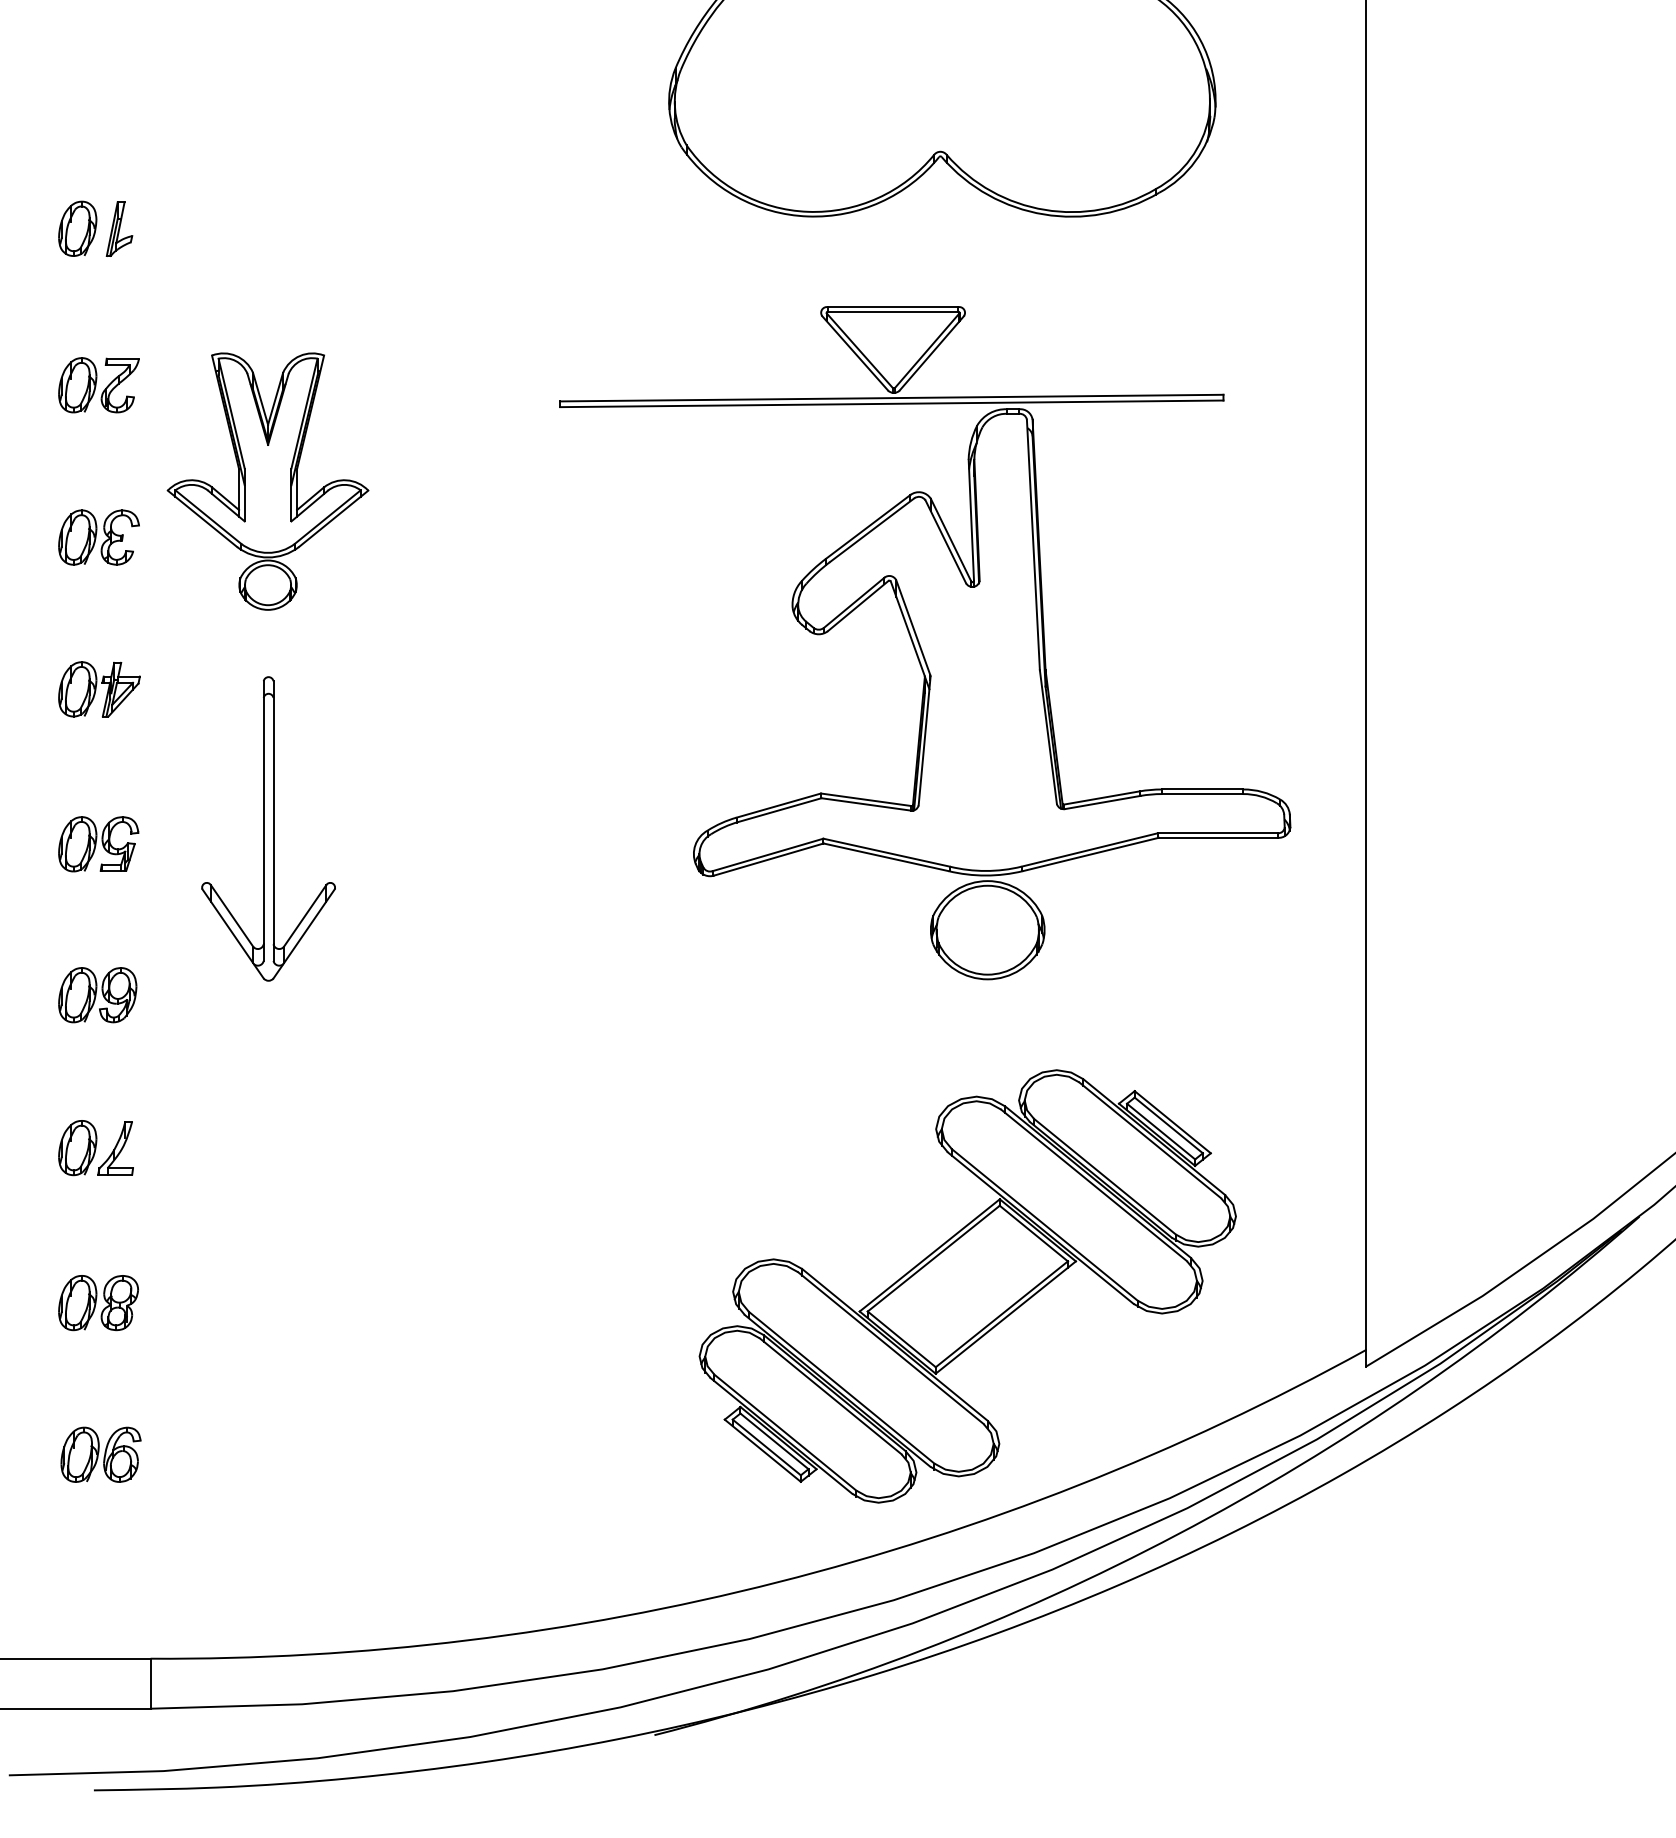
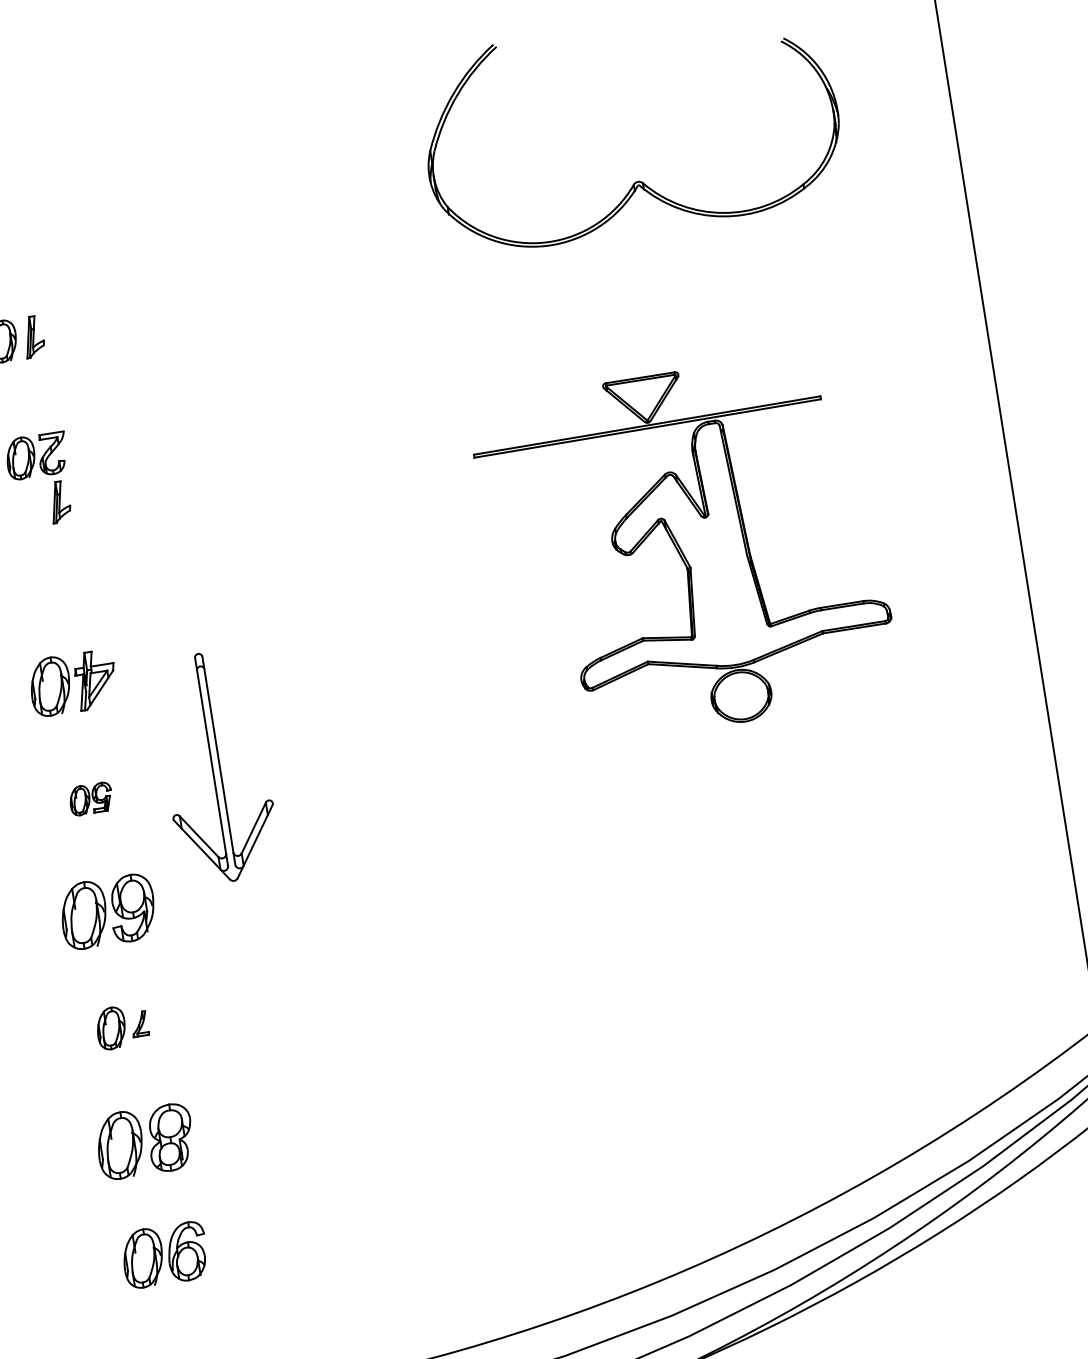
part: (119, 449) -> (59, 501), added
part: (267, 481) -> (174, 507), removed
part: (98, 537) -> (54, 569), removed
part: (925, 643) -> (685, 551), size x0.7
part: (99, 689) -> (73, 683), size x1.4
part: (98, 844) -> (90, 799), size x0.7
part: (97, 995) -> (108, 912), size x1.6
part: (115, 1148) -> (139, 1024), size x0.6
part: (967, 1286) -> (792, 1026), removed
part: (98, 1303) -> (145, 1142), size x1.6
part: (100, 1454) -> (164, 1254), size x1.4

